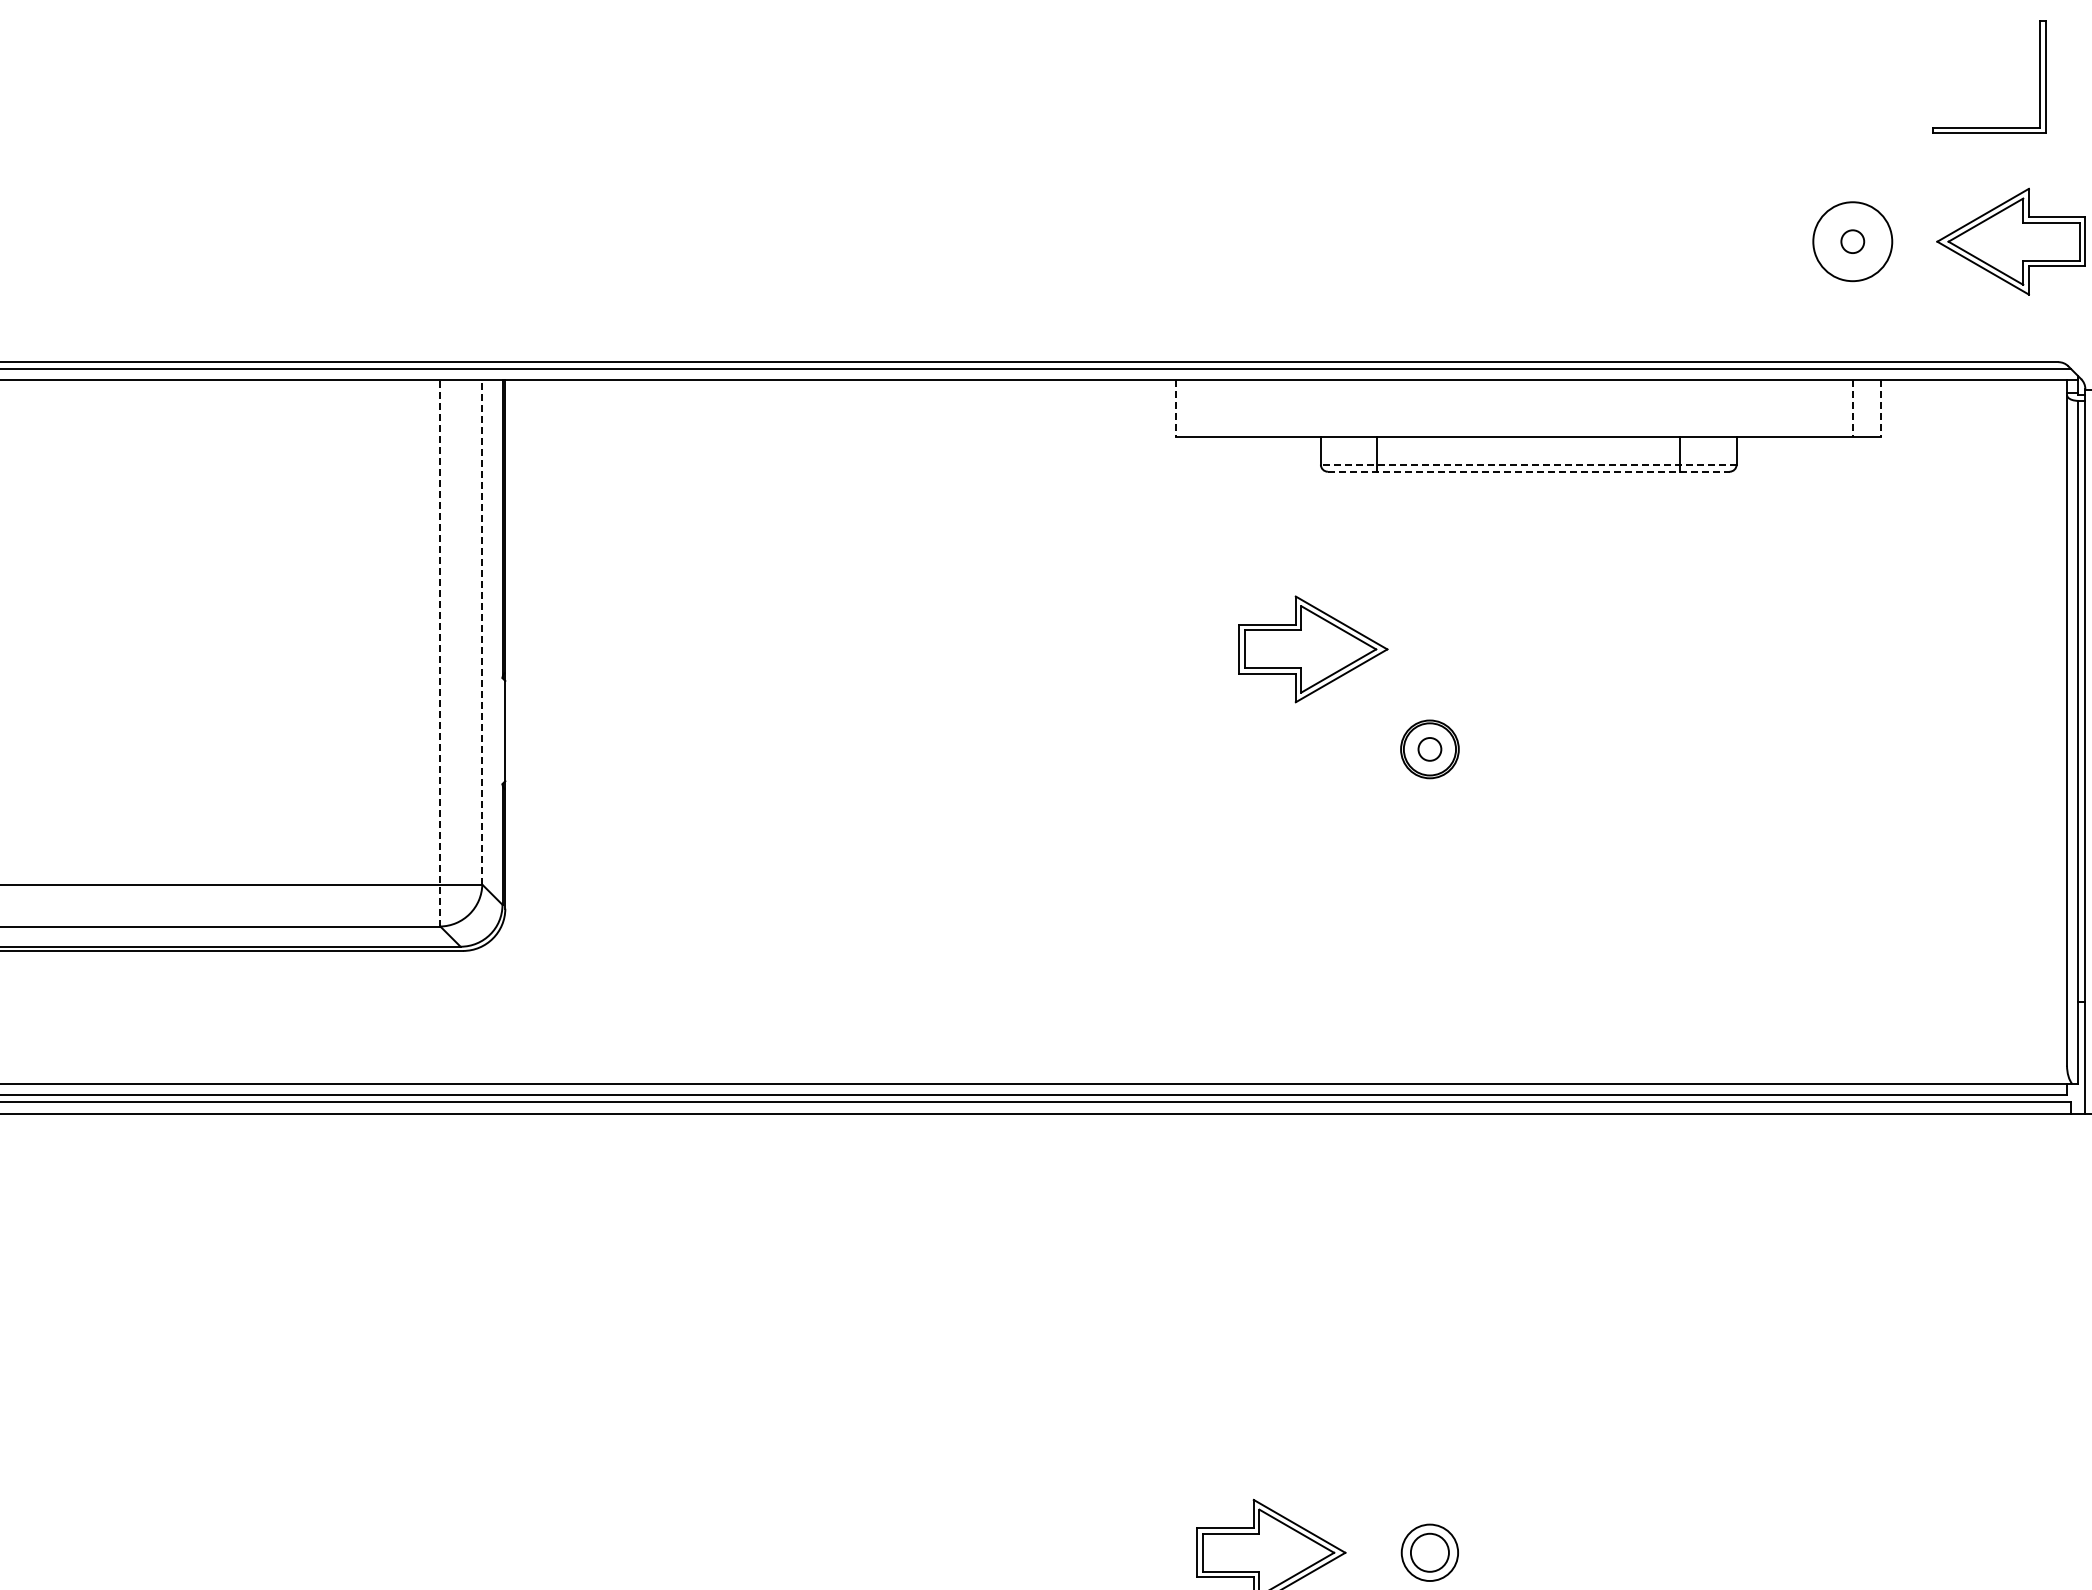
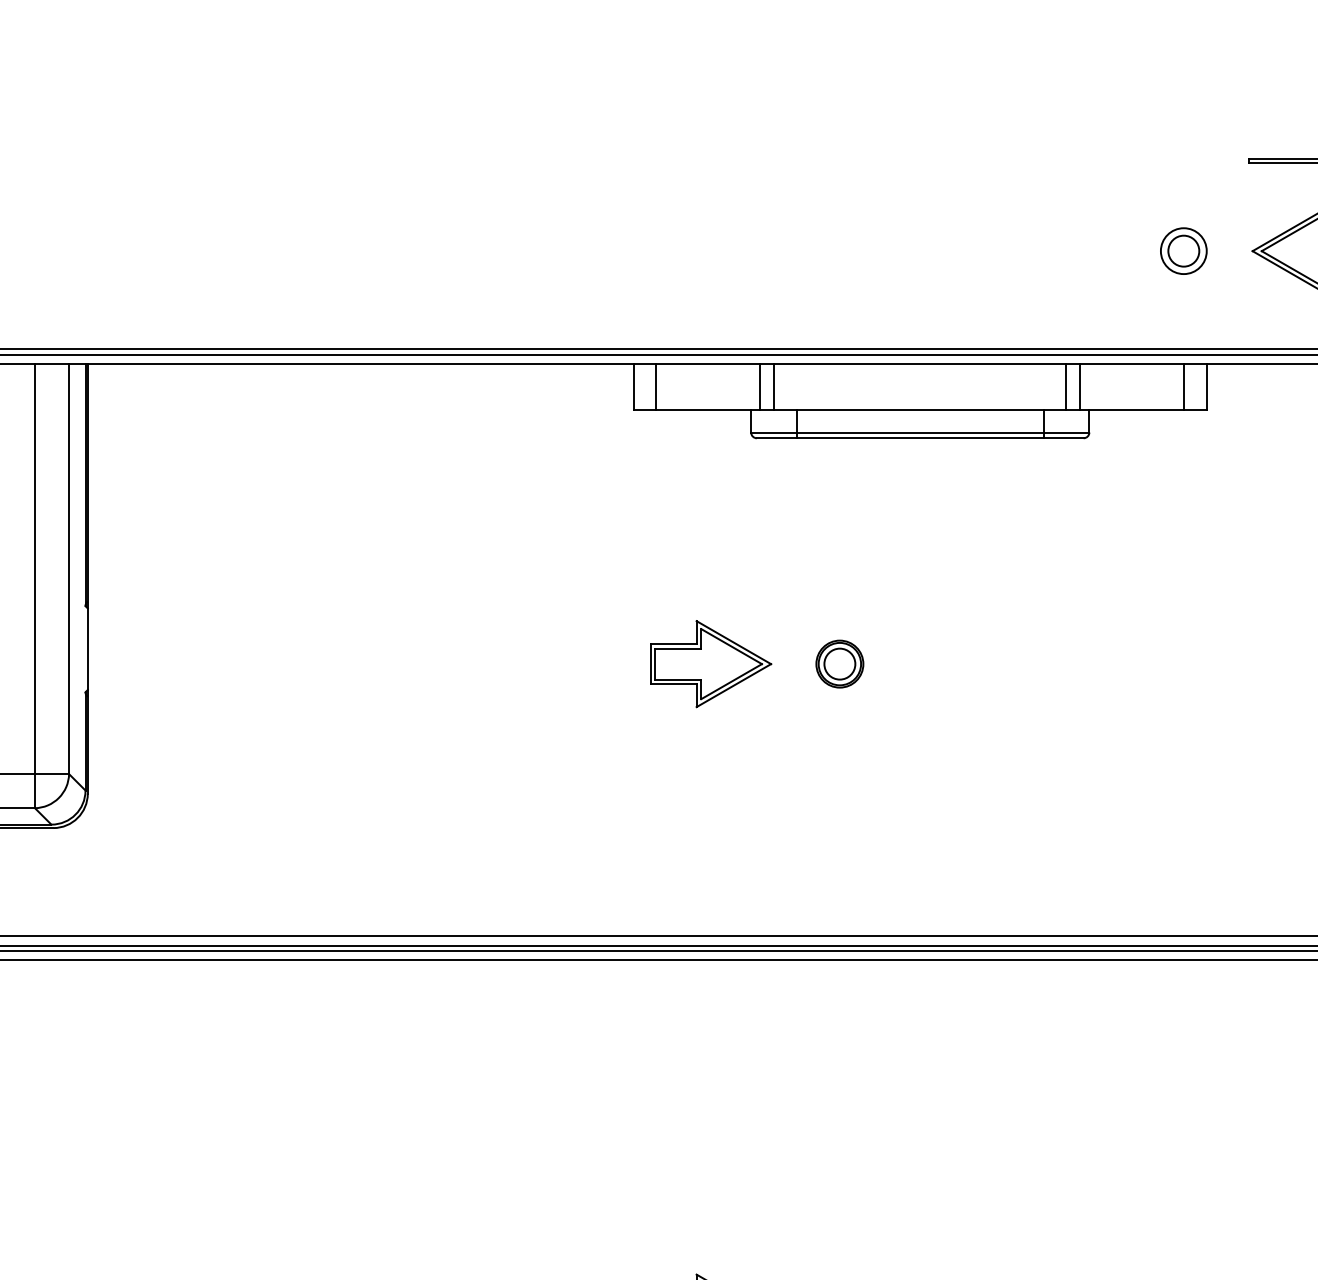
circle: (1852, 241) -> (1183, 250), size x0.71
circle: (1852, 241) -> (1183, 250), size x1.67
line: (1176, 408) -> (633, 386), dashed -> solid
line: (1204, 408) -> (656, 386), added
line: (1332, 408) -> (760, 386), added
line: (1349, 408) -> (774, 386), added
line: (1708, 408) -> (1066, 386), added
line: (1725, 408) -> (1080, 386), added
line: (1853, 408) -> (1184, 386), dashed -> solid
line: (1881, 408) -> (1207, 386), dashed -> solid
line: (1528, 464) -> (920, 432), dashed -> solid
line: (1528, 471) -> (920, 438), dashed -> solid
line: (482, 631) -> (69, 568), dashed -> solid
part: (1313, 649) -> (711, 664), moved
line: (440, 652) -> (35, 585), dashed -> solid
circle: (1429, 749) -> (839, 664), size x1.67

